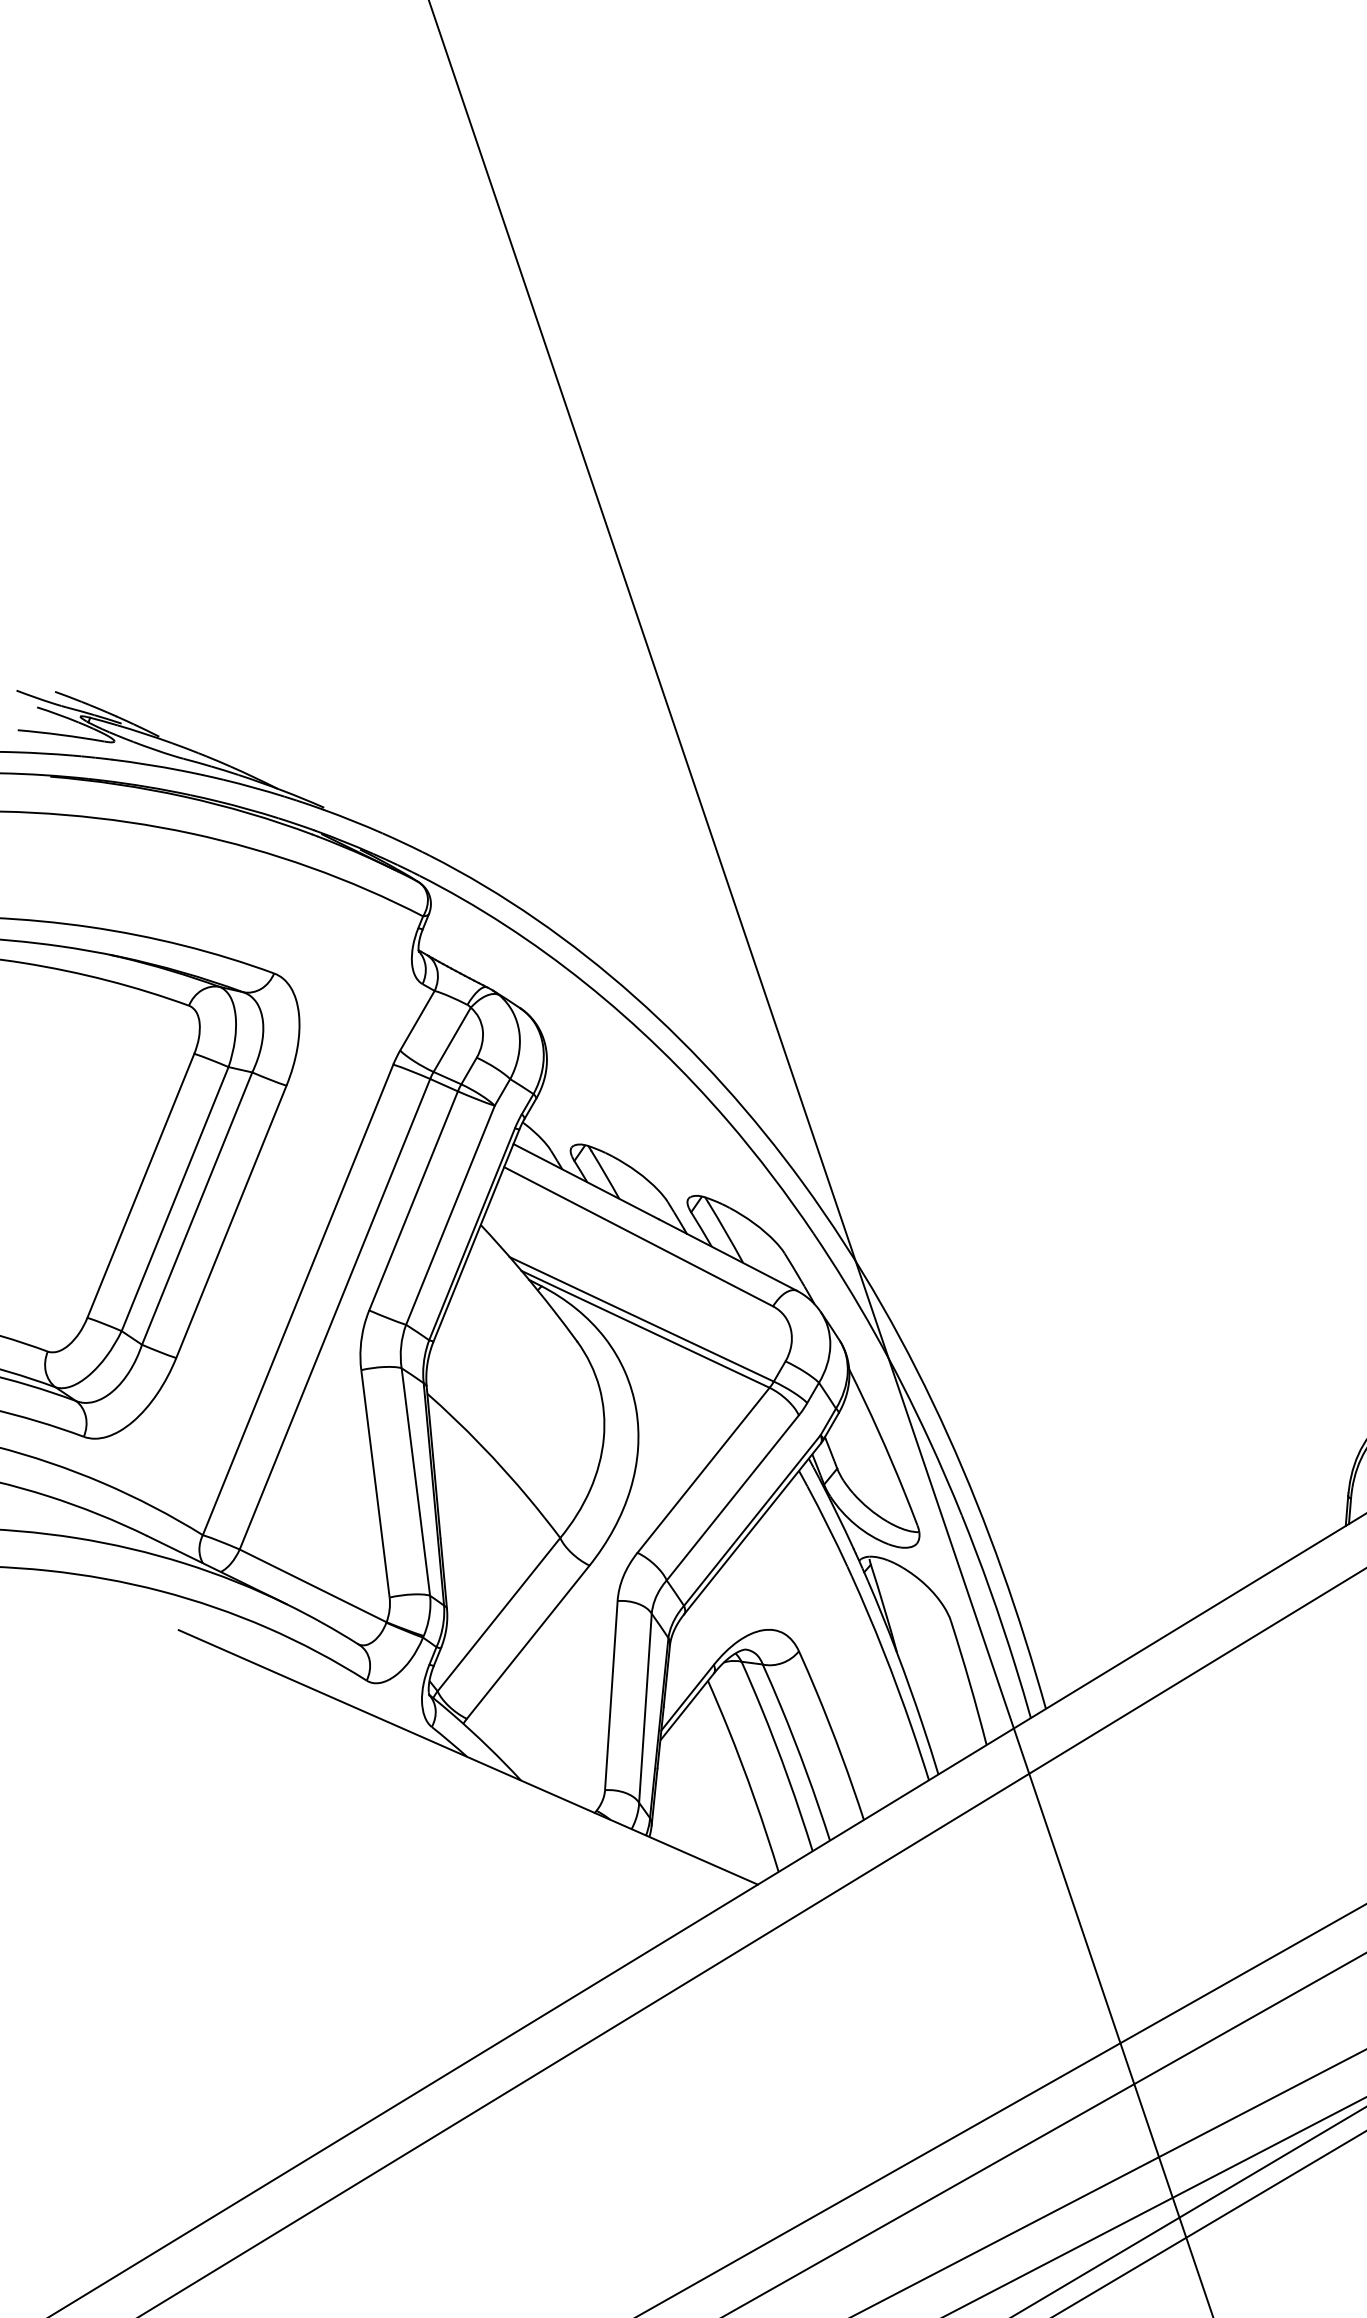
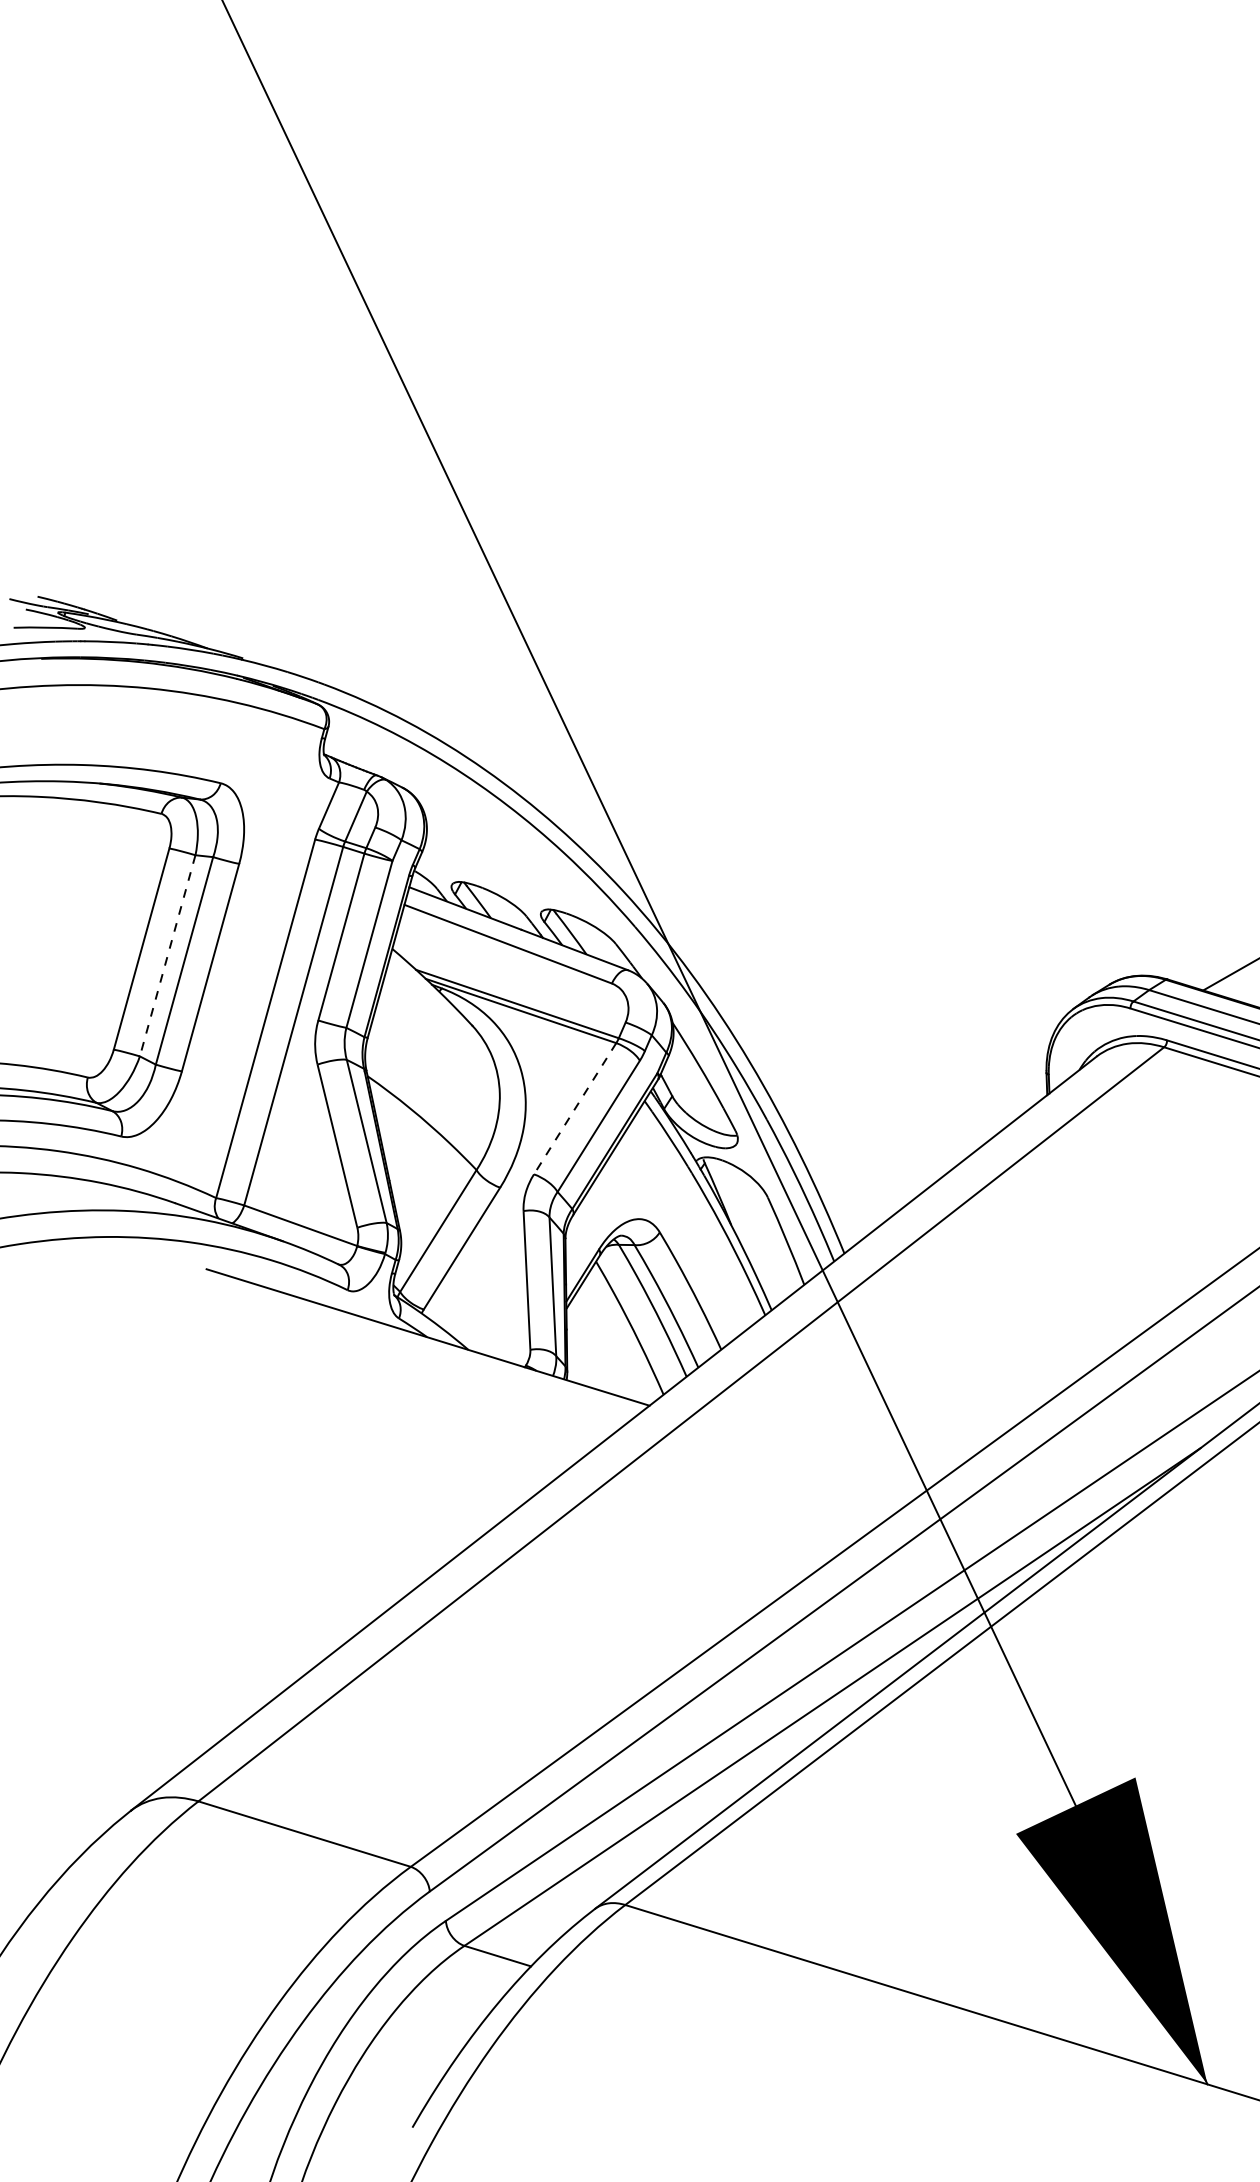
line: (174, 1199) -> (167, 956), solid -> dashed
line: (702, 1471) -> (574, 1109), solid -> dashed

